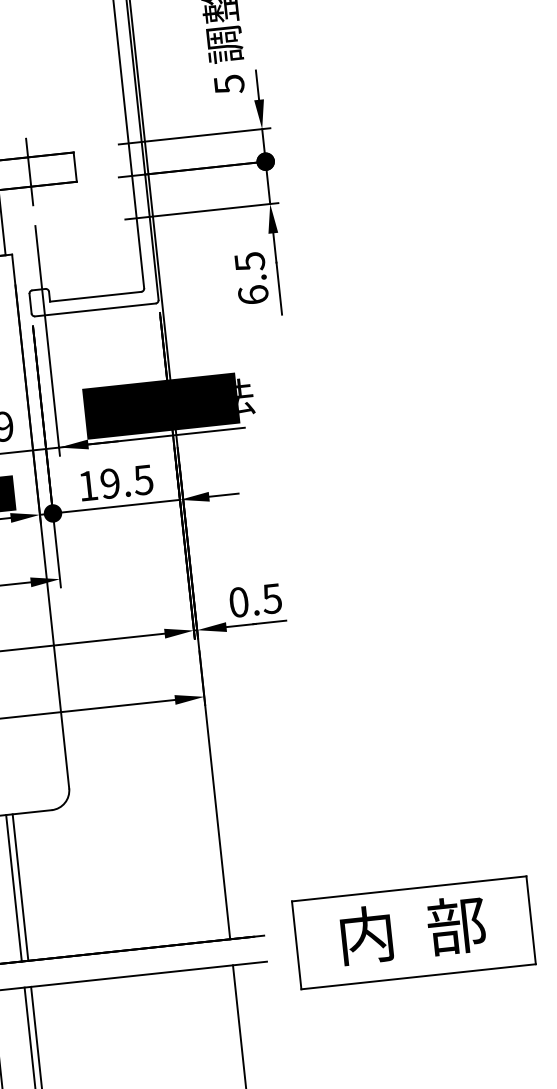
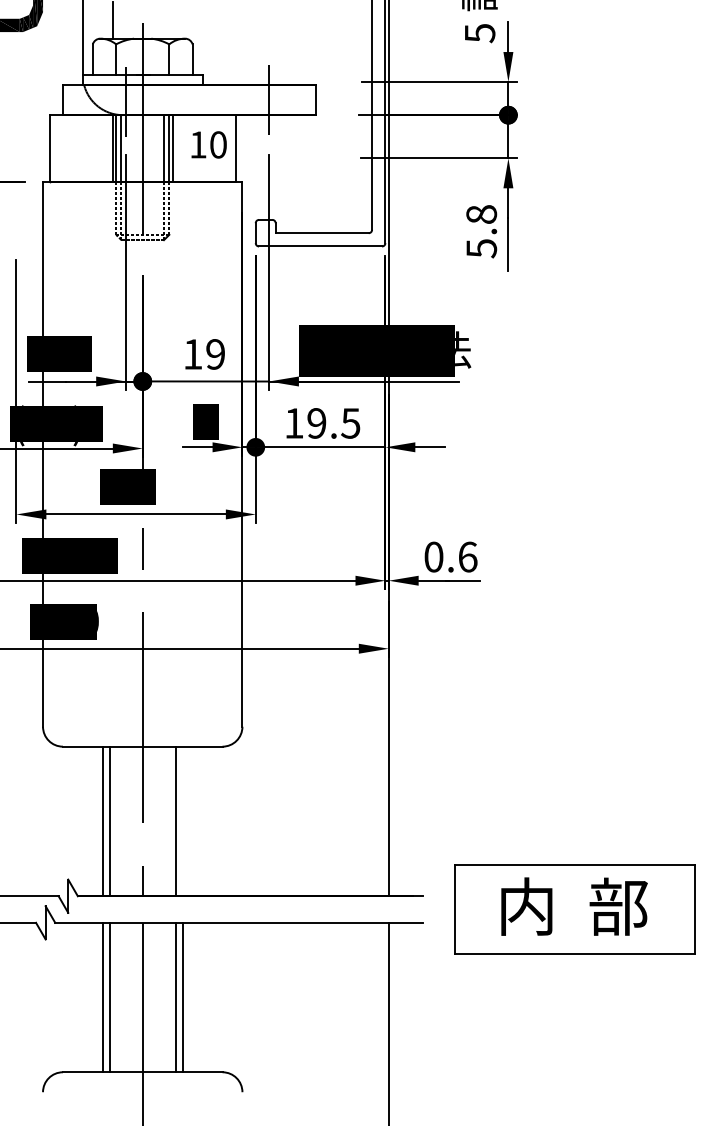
text: (251, 278) -> (481, 231), 6.5 -> 5.8
text: (271, 598) -> (467, 556), 0.5 -> 0.6
line: (20, 887) -> (182, 821), removed

